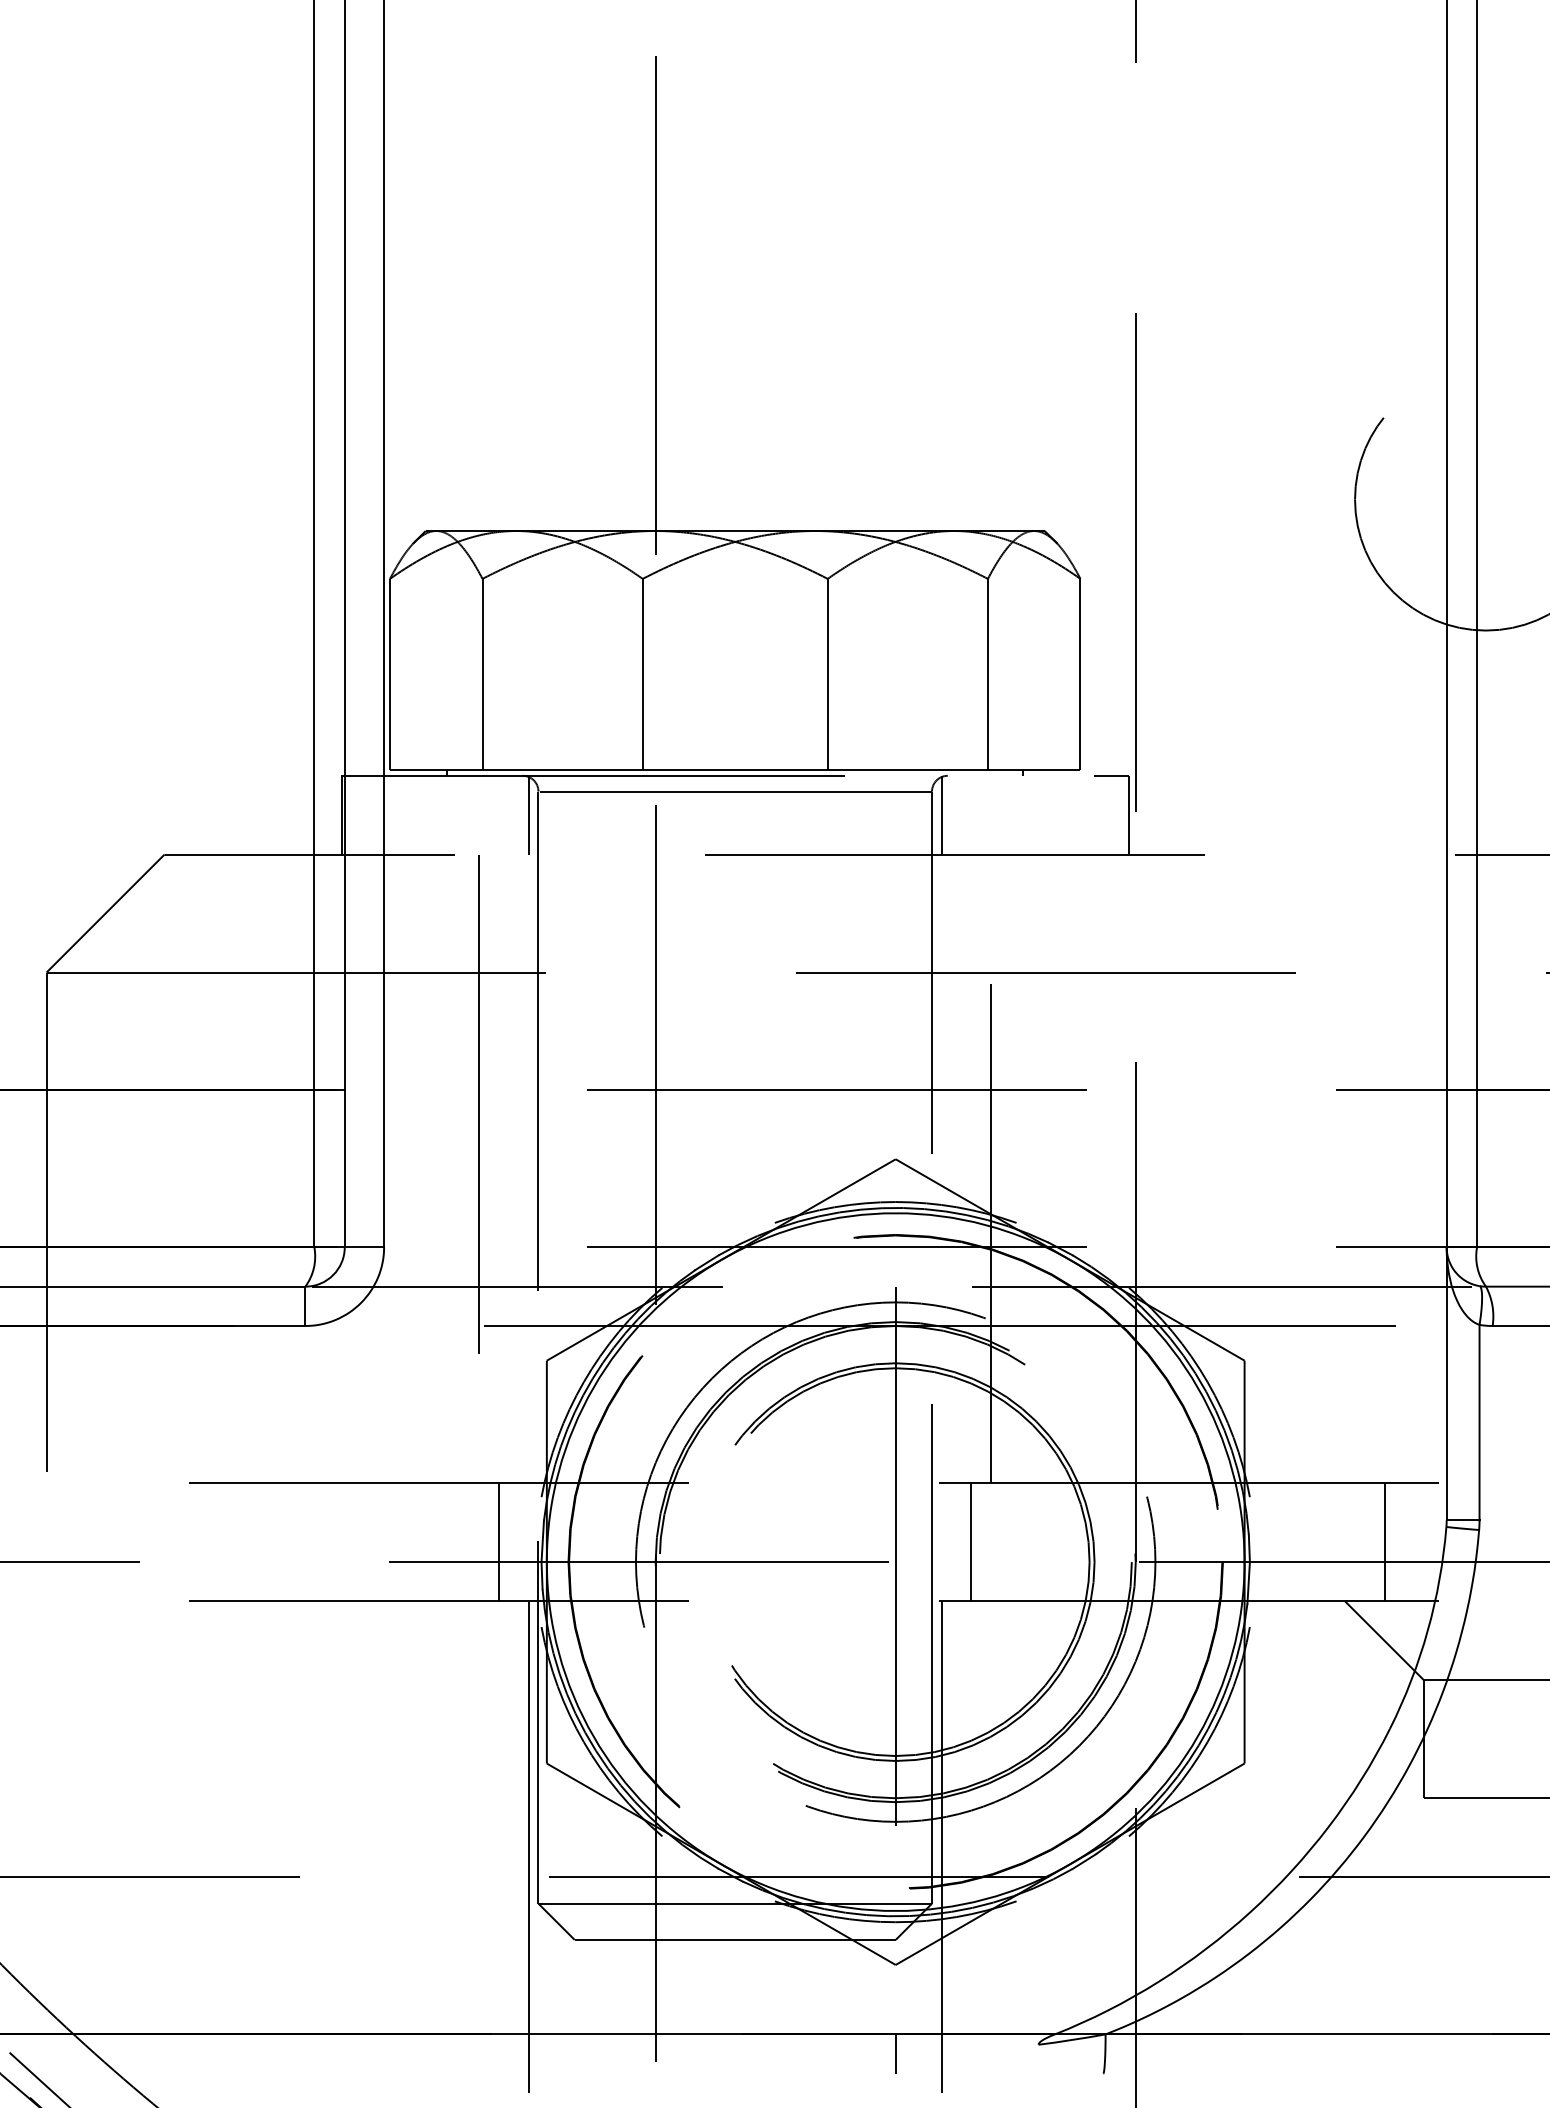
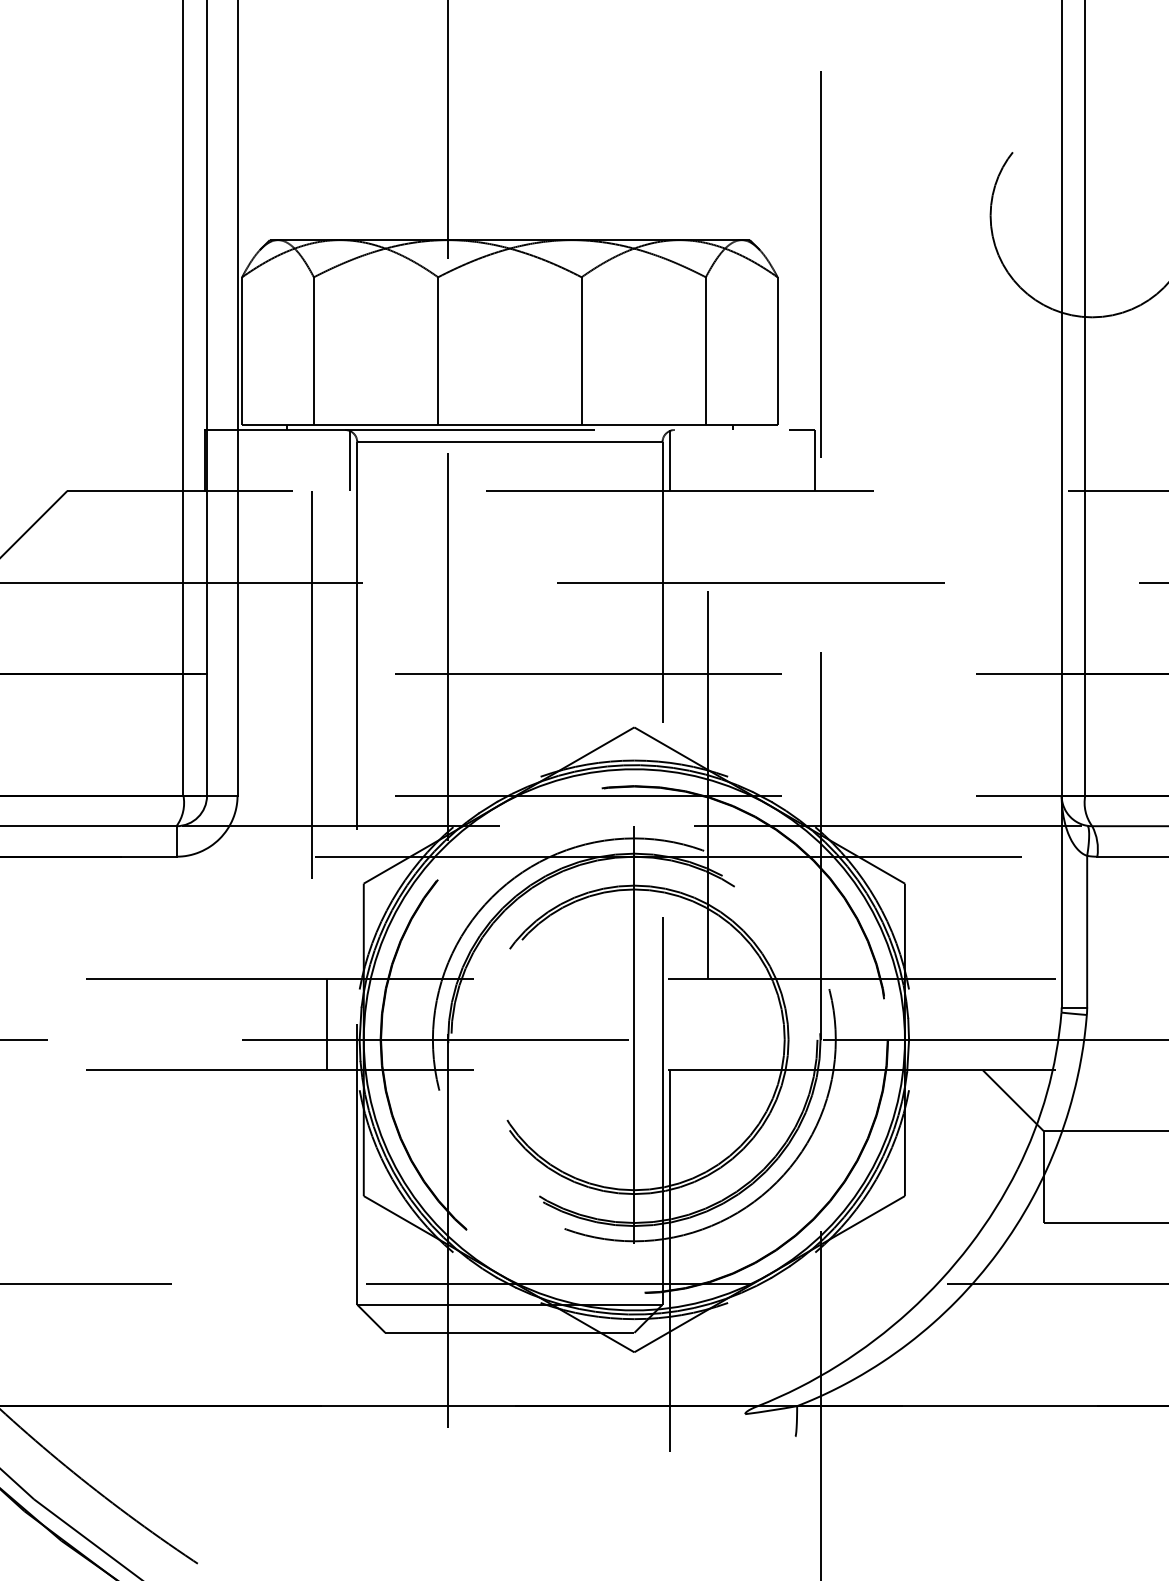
line: (971, 1542) -> (693, 1024), removed
line: (1384, 1542) -> (1013, 1024), removed
line: (528, 1847) -> (349, 1261), removed
line: (895, 2053) -> (634, 1420), removed

